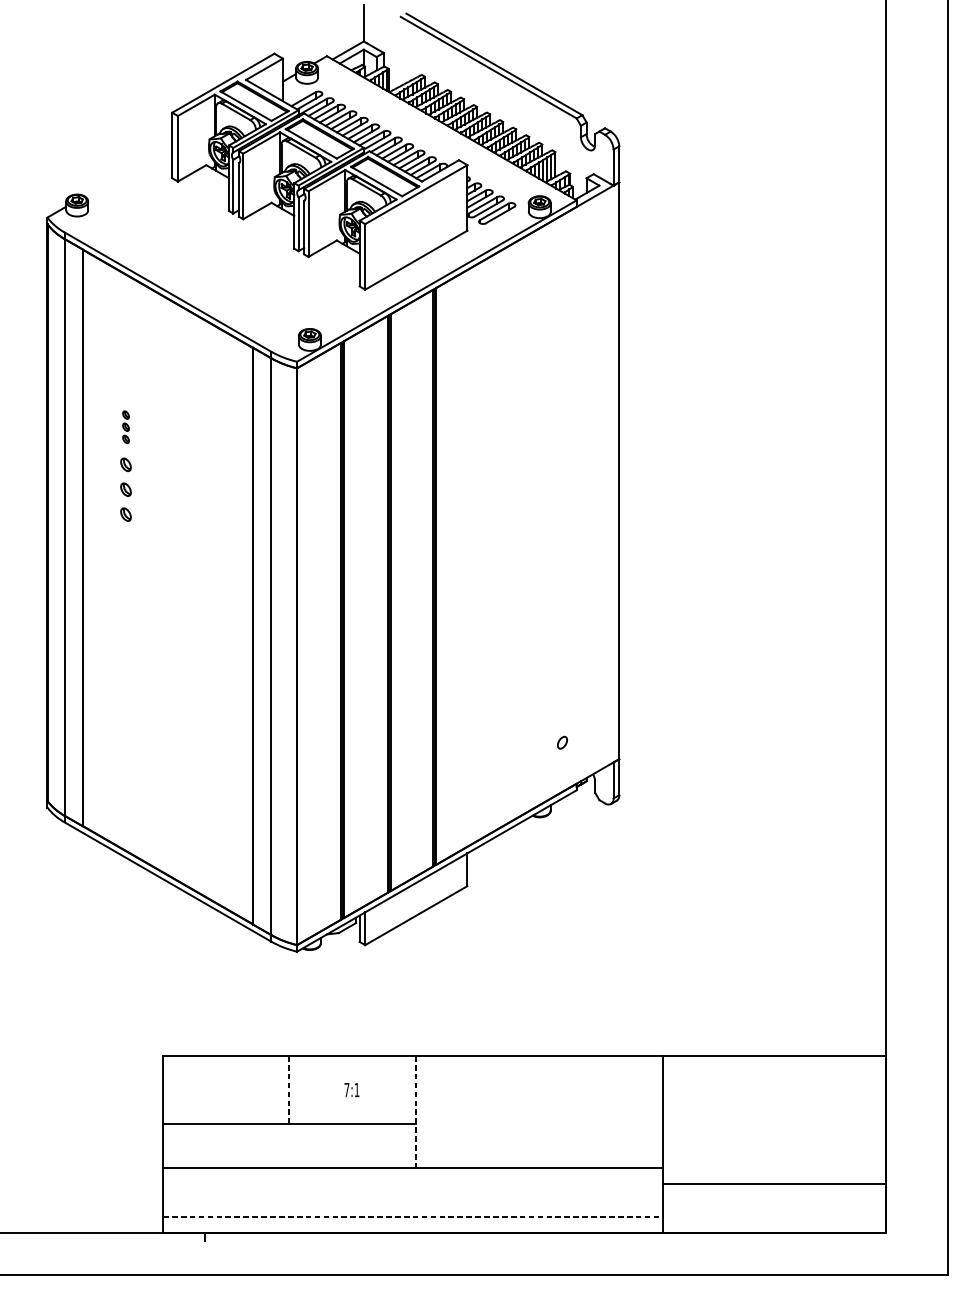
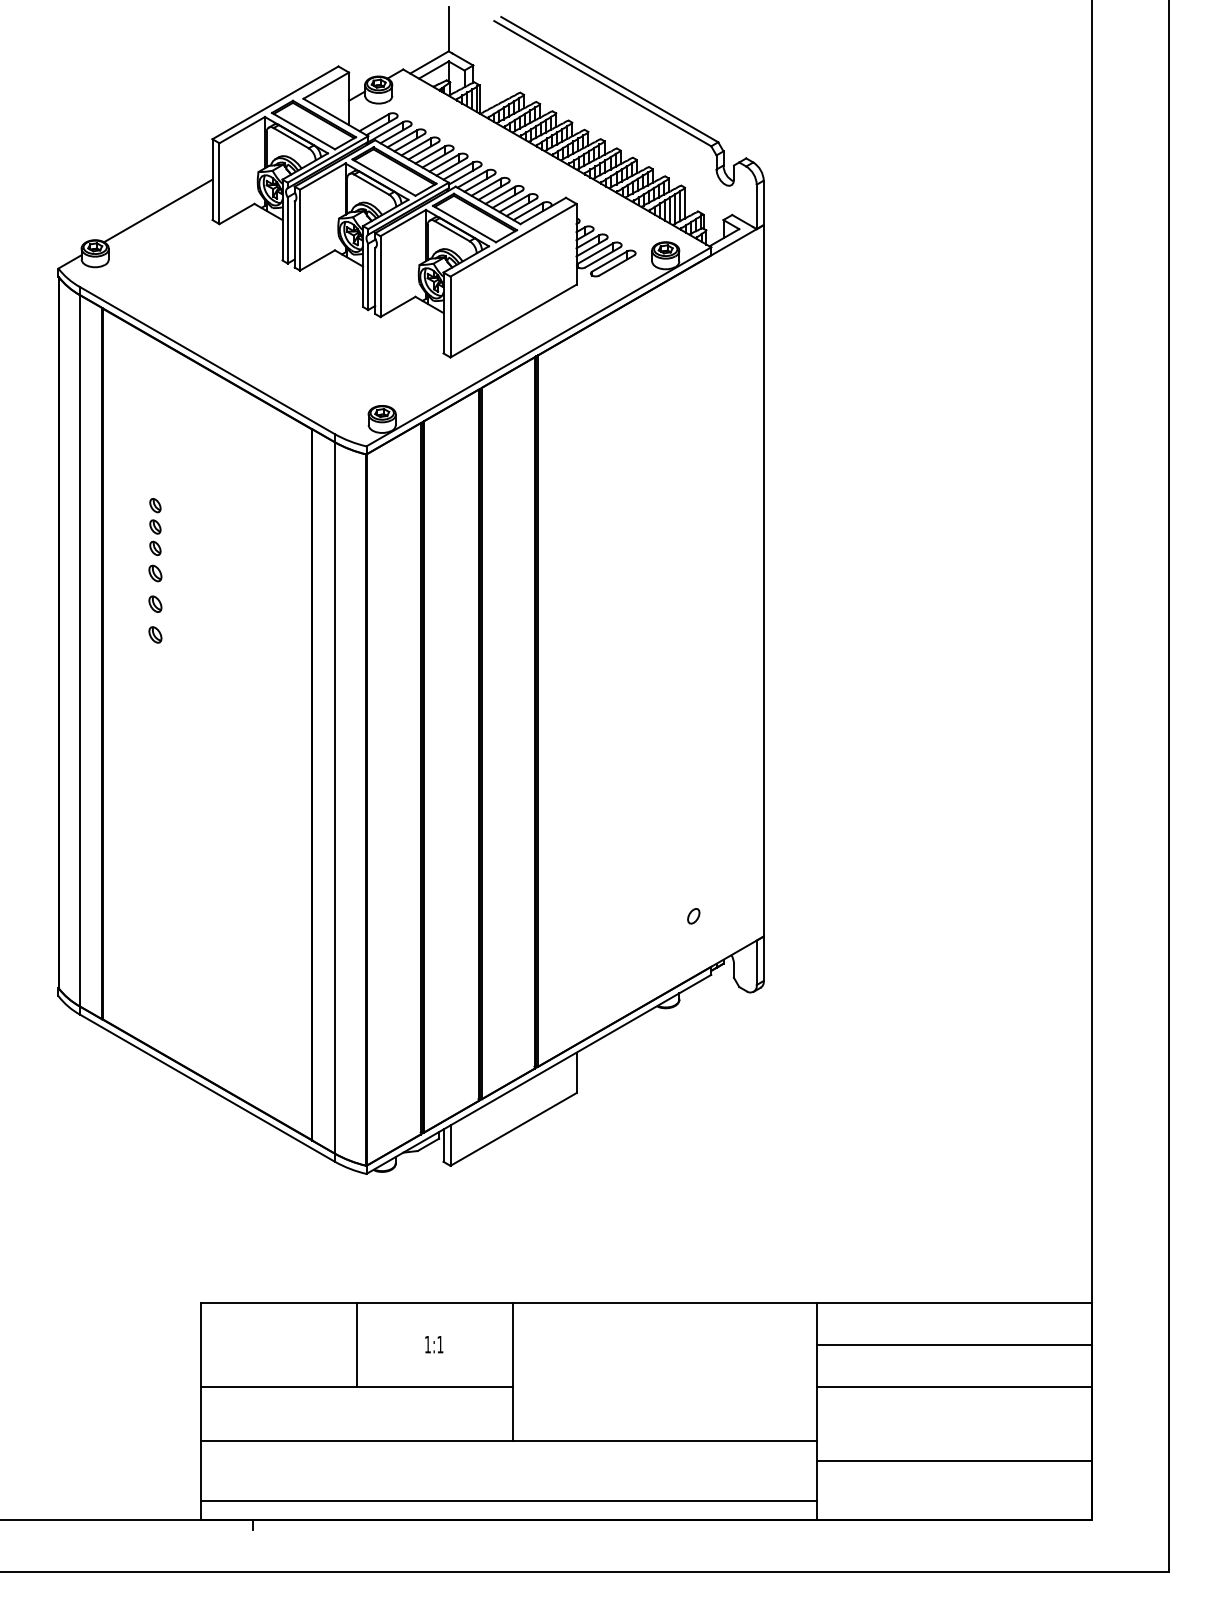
line: (127, 170) -> (157, 210), added
part: (126, 427) -> (155, 527), size x1.43
text: (346, 1089) -> (427, 1344), 7:1 -> 1:1
line: (773, 1089) -> (954, 1344), added
line: (289, 1090) -> (357, 1345), dashed -> solid
line: (415, 1112) -> (512, 1372), dashed -> solid
line: (773, 1124) -> (954, 1386), added
line: (413, 1216) -> (509, 1500), dashed -> solid

